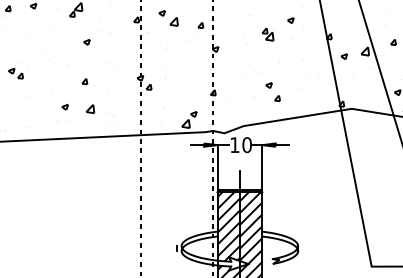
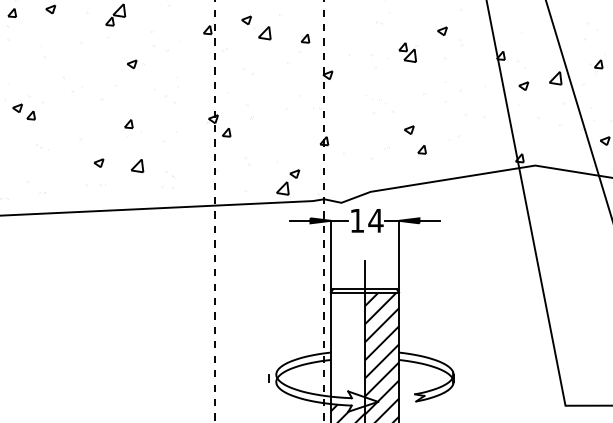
text: (247, 145) -> (376, 221), 10 -> 14
hatch: (228, 226) -> (347, 344), removed

